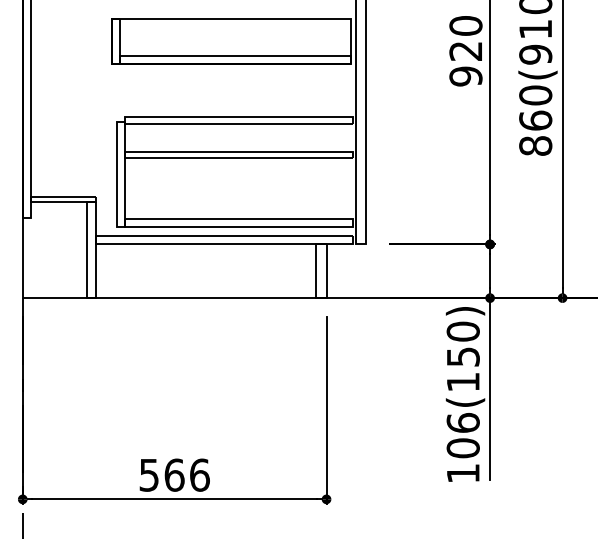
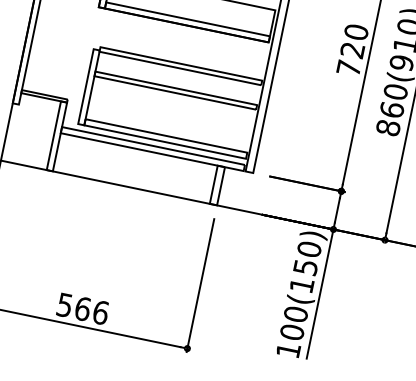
text: (465, 76) -> (348, 68), 920 -> 720
text: (462, 422) -> (295, 313), 106(150) -> 100(150)

